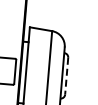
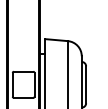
line: (67, 76) -> (86, 85), dashed -> solid

